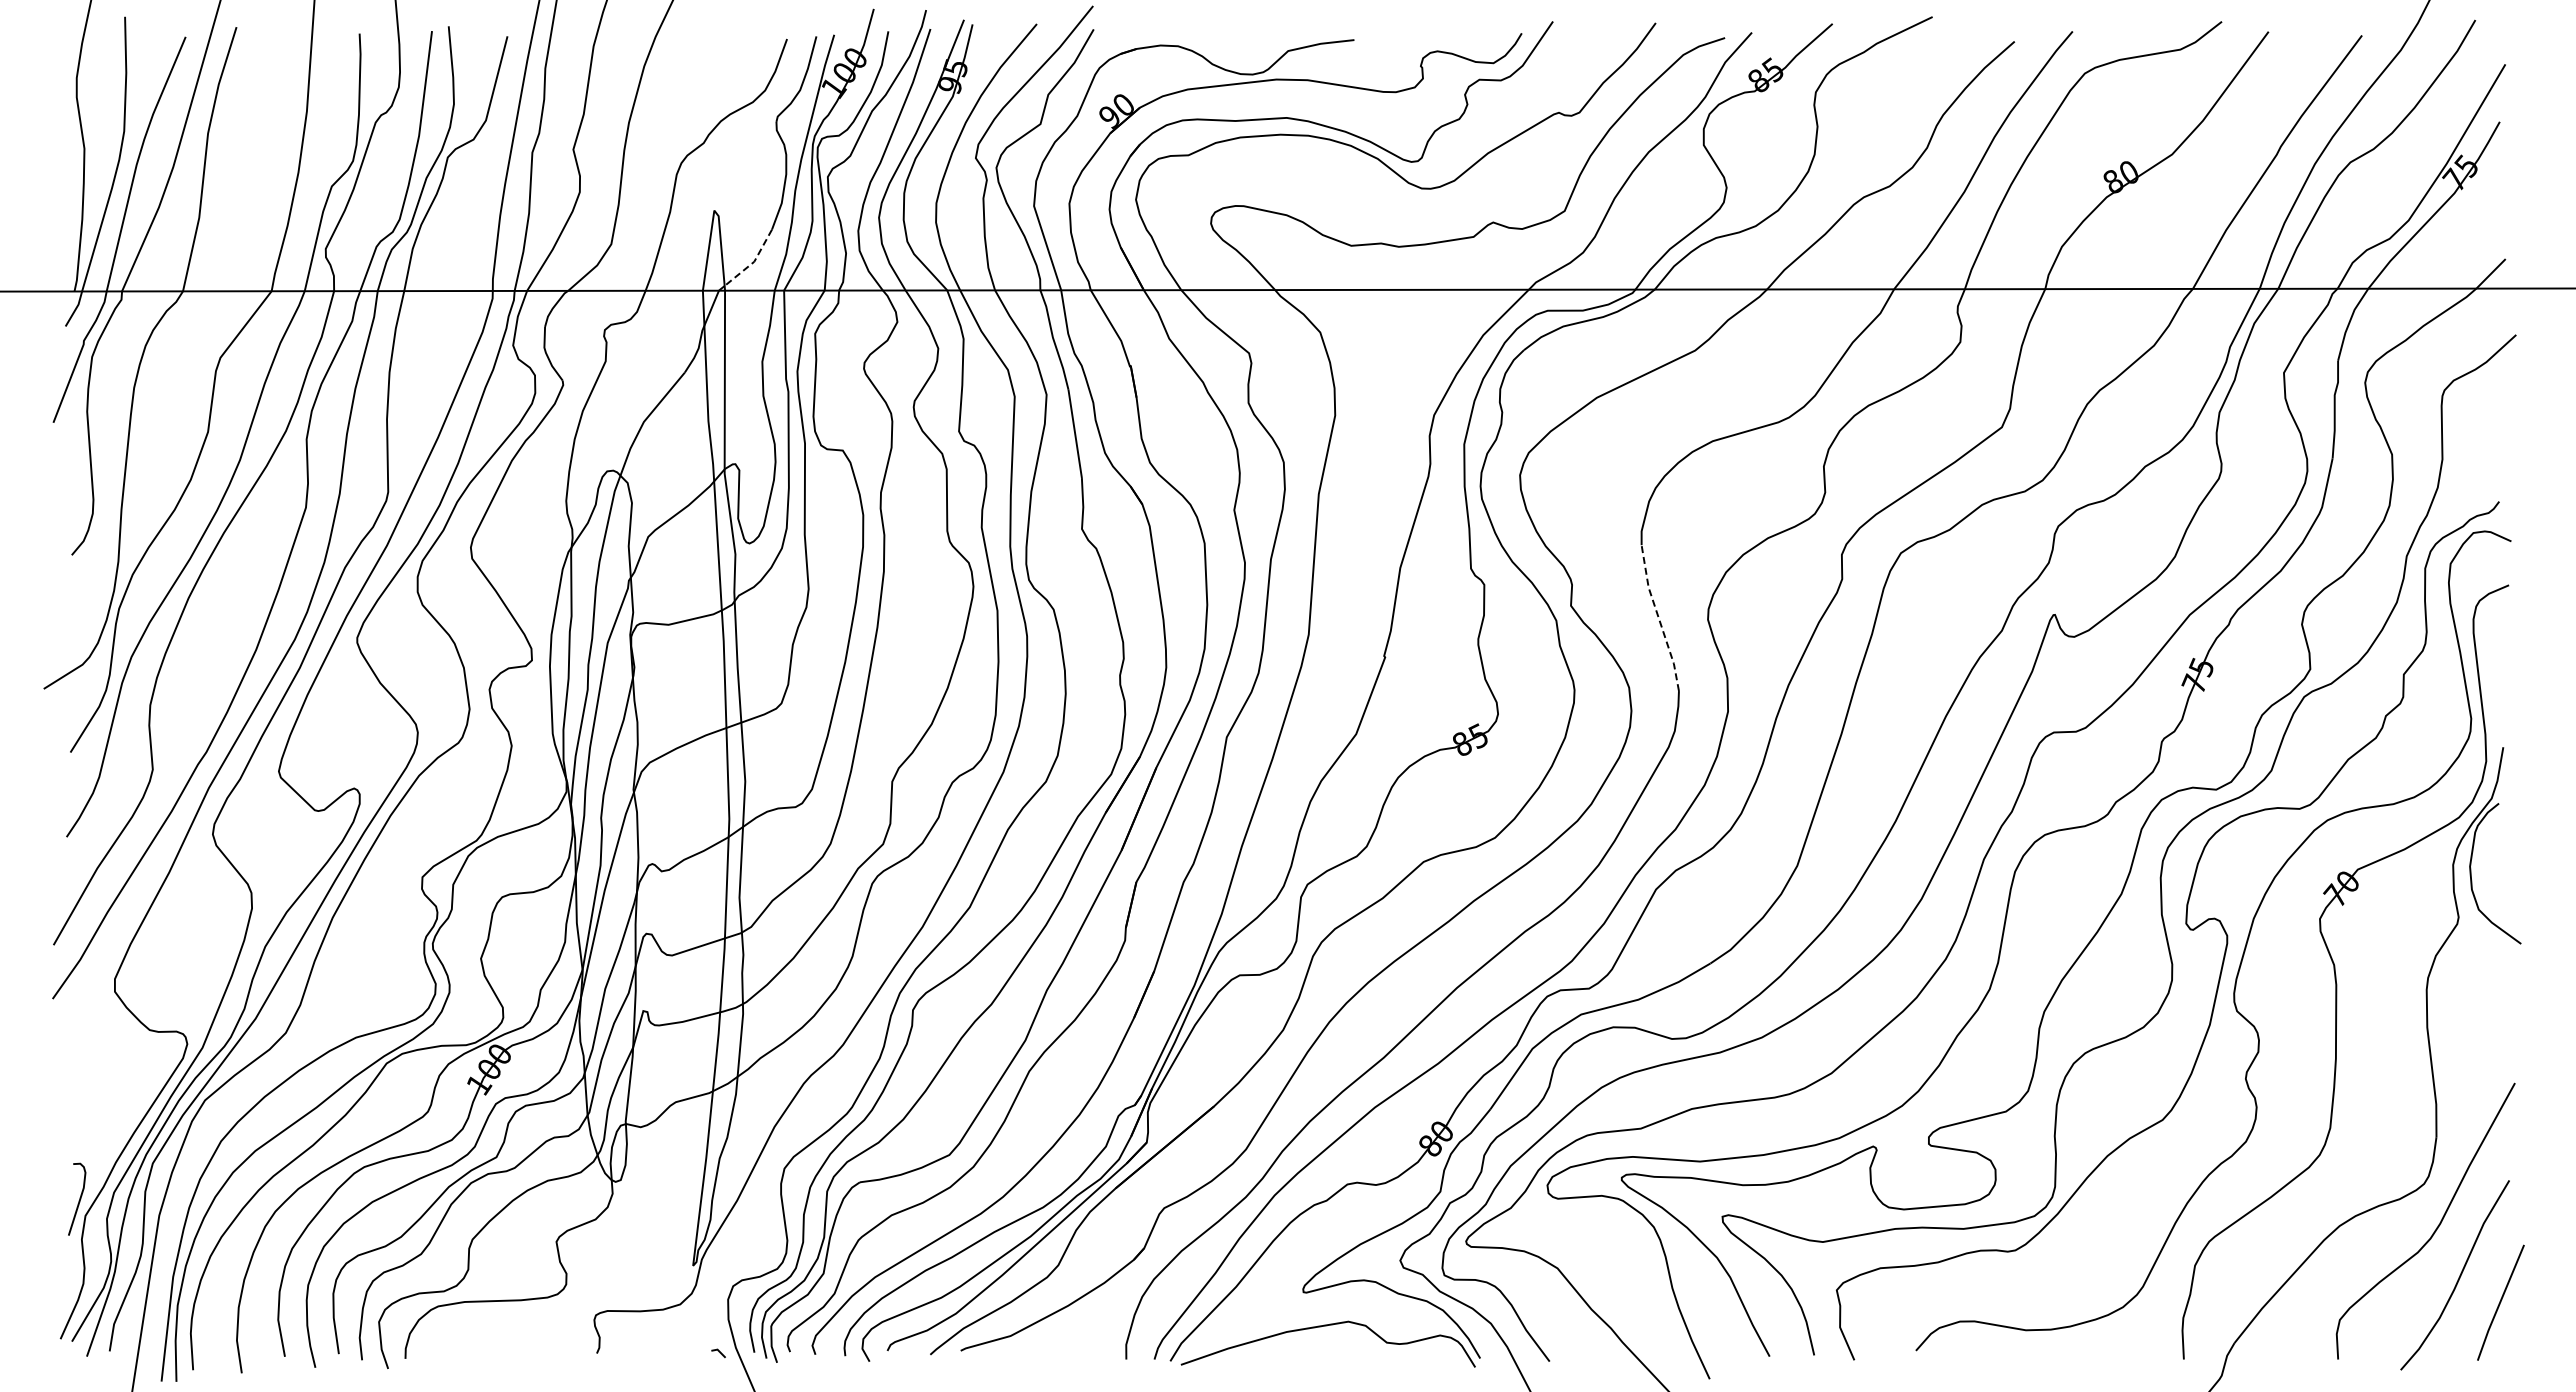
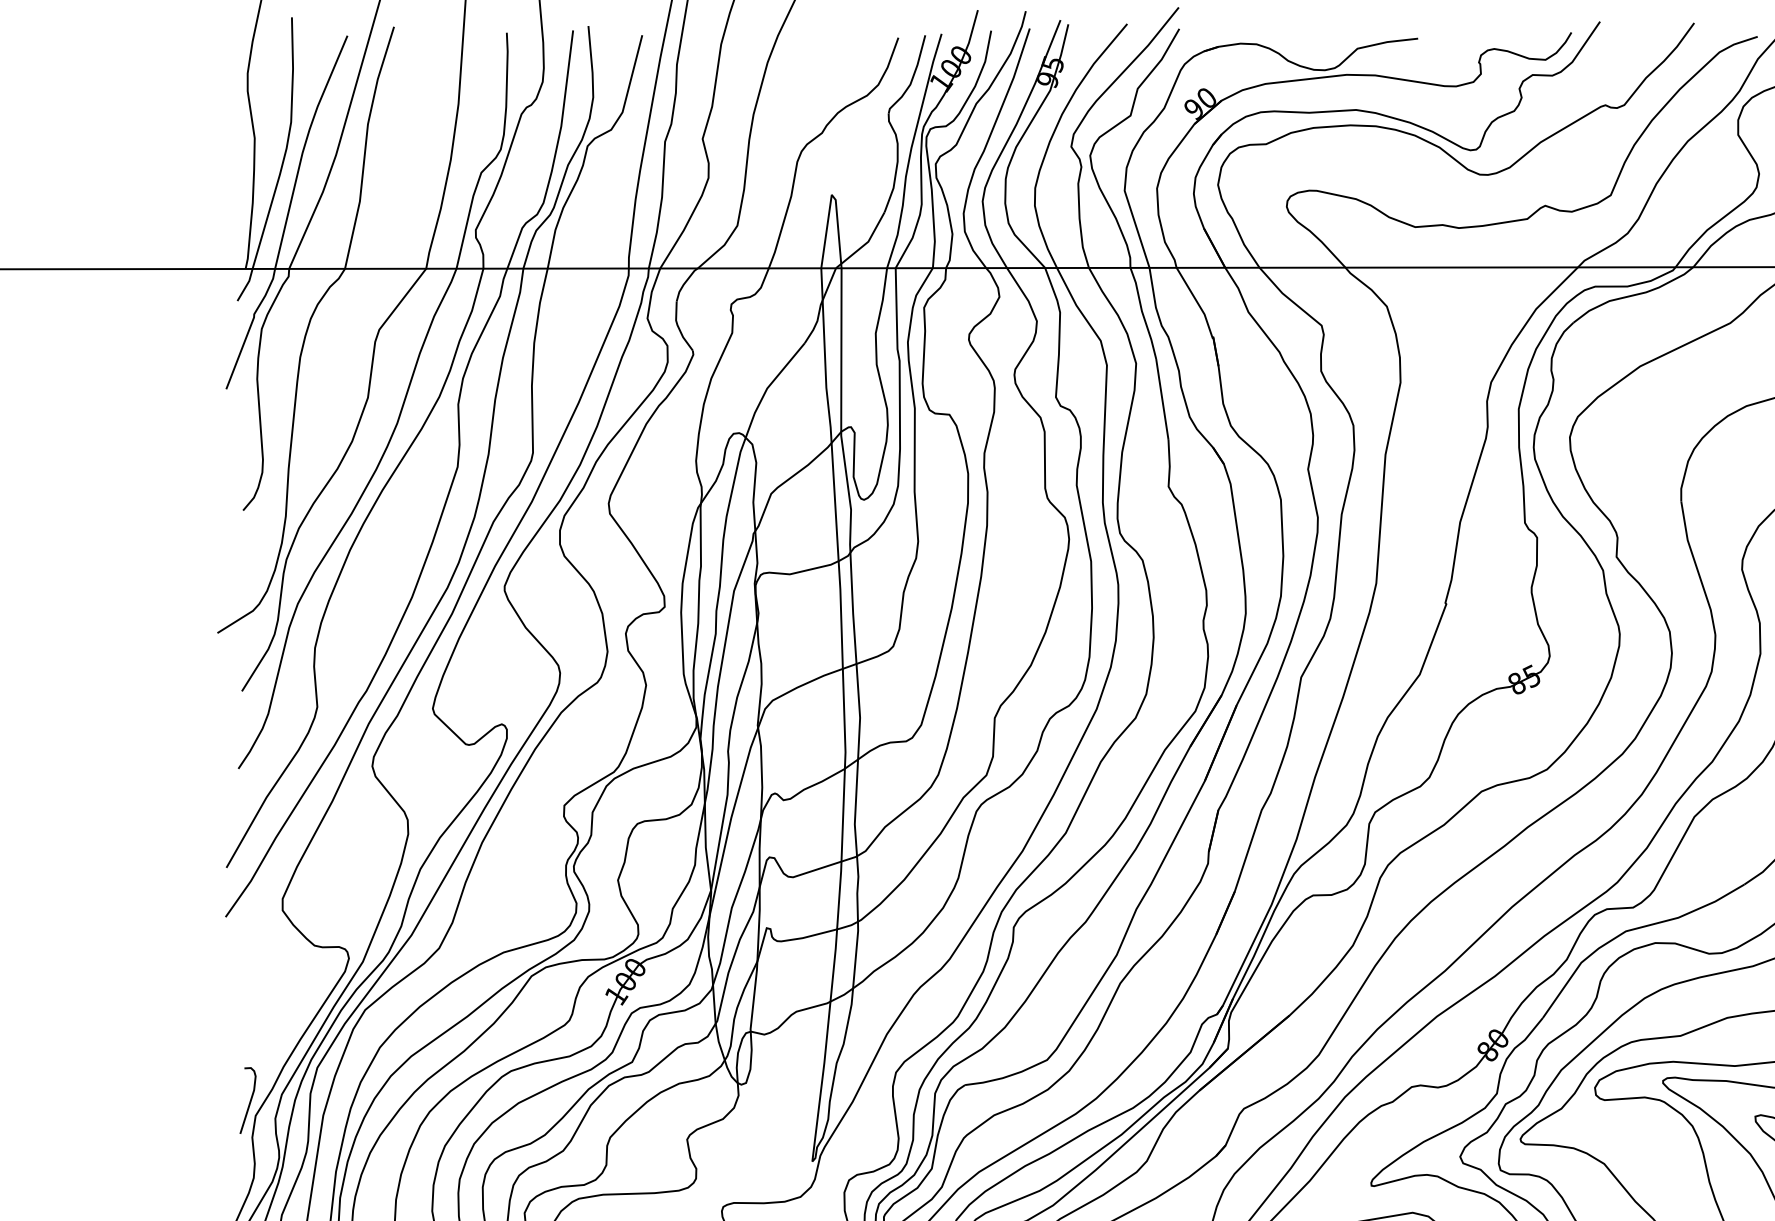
line: (753, 262) -> (867, 242), dashed -> solid
line: (1658, 618) -> (1696, 568), dashed -> solid

